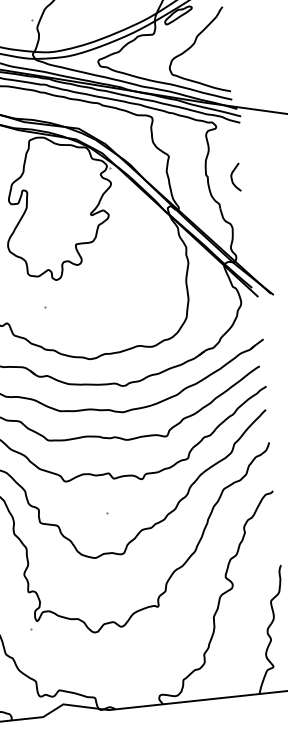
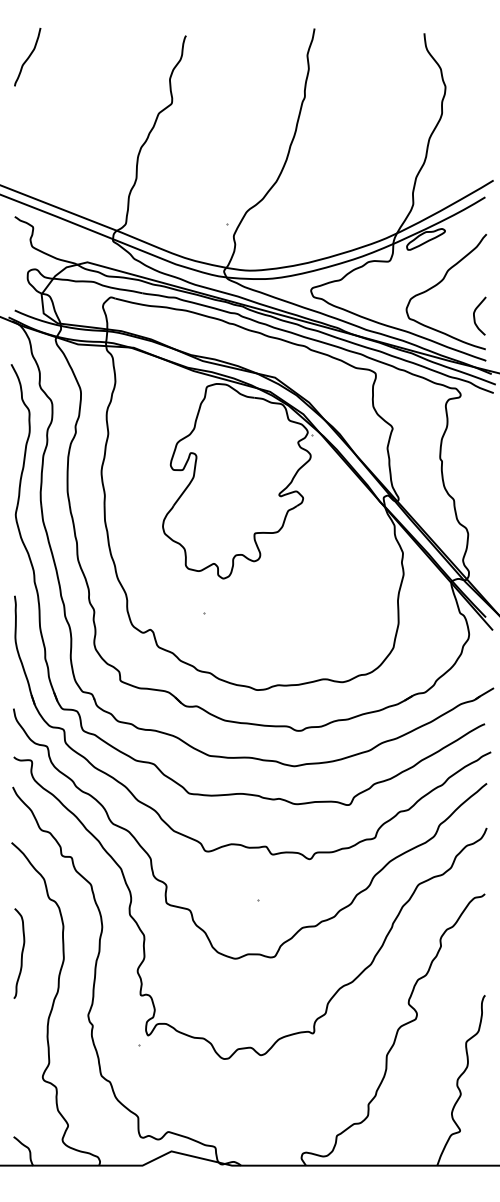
curve: (232, 178) -> (475, 317), moved

